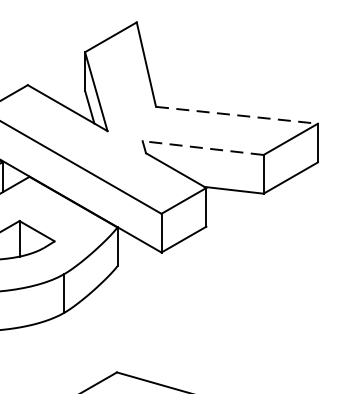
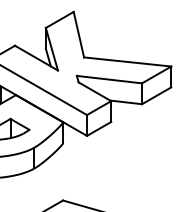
line: (236, 114) -> (127, 61), dashed -> solid
line: (203, 147) -> (109, 79), dashed -> solid

